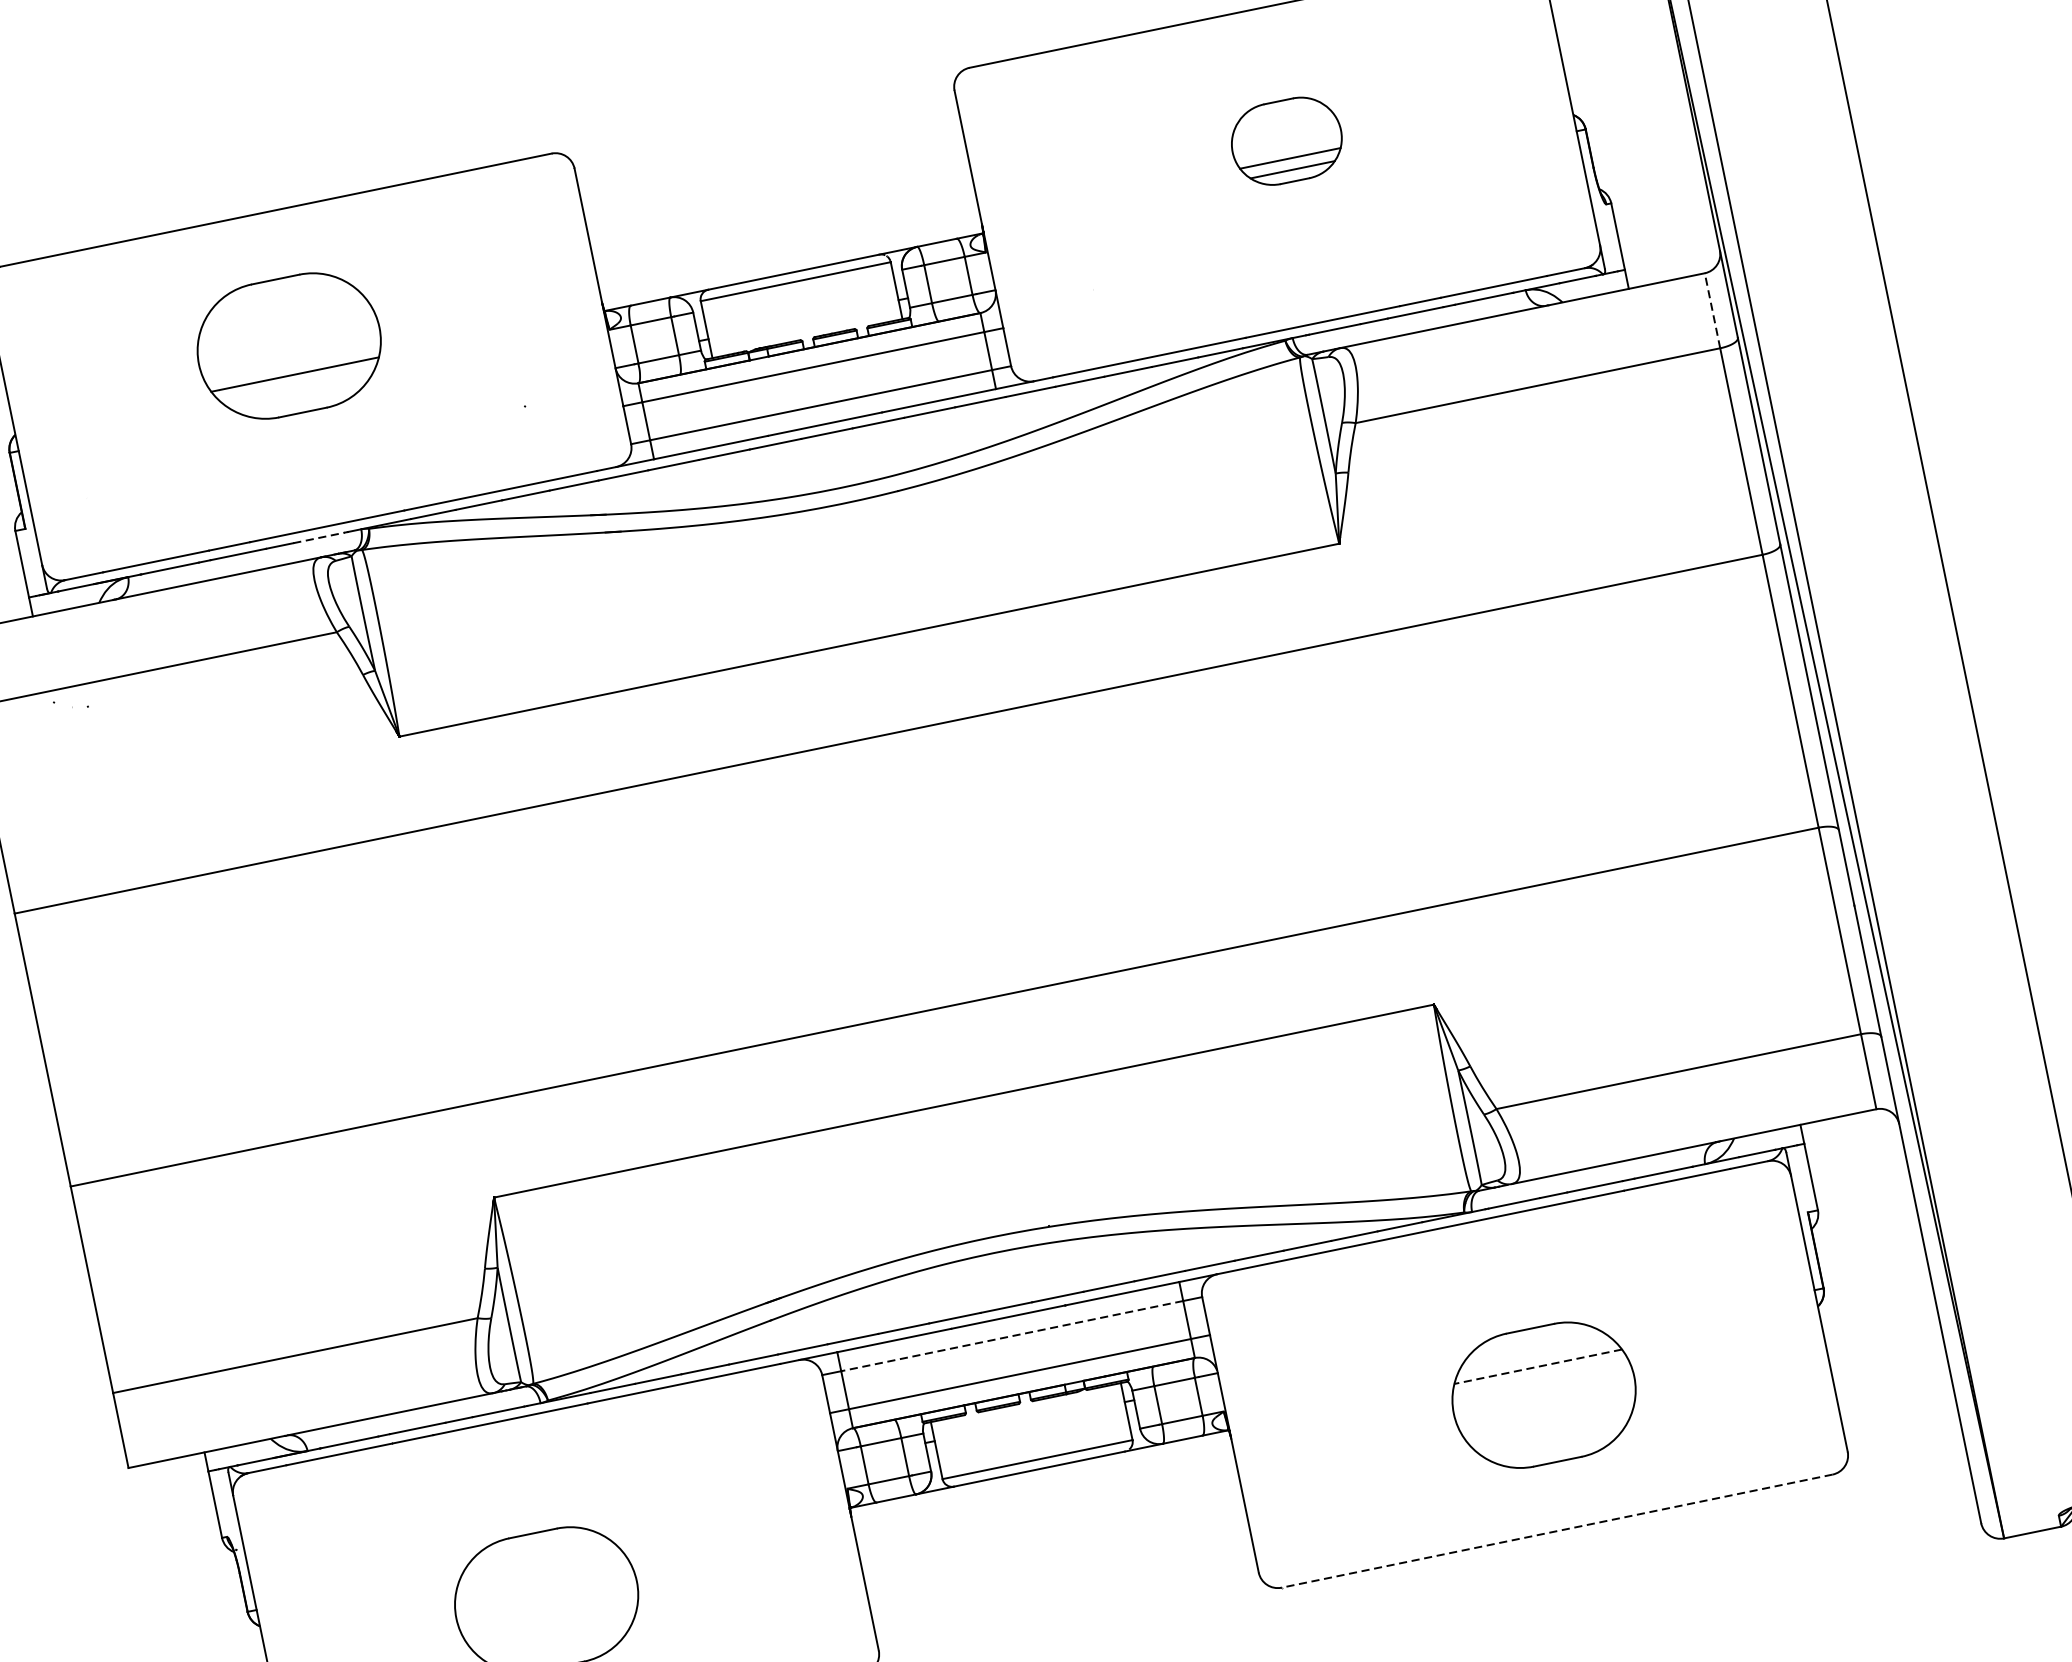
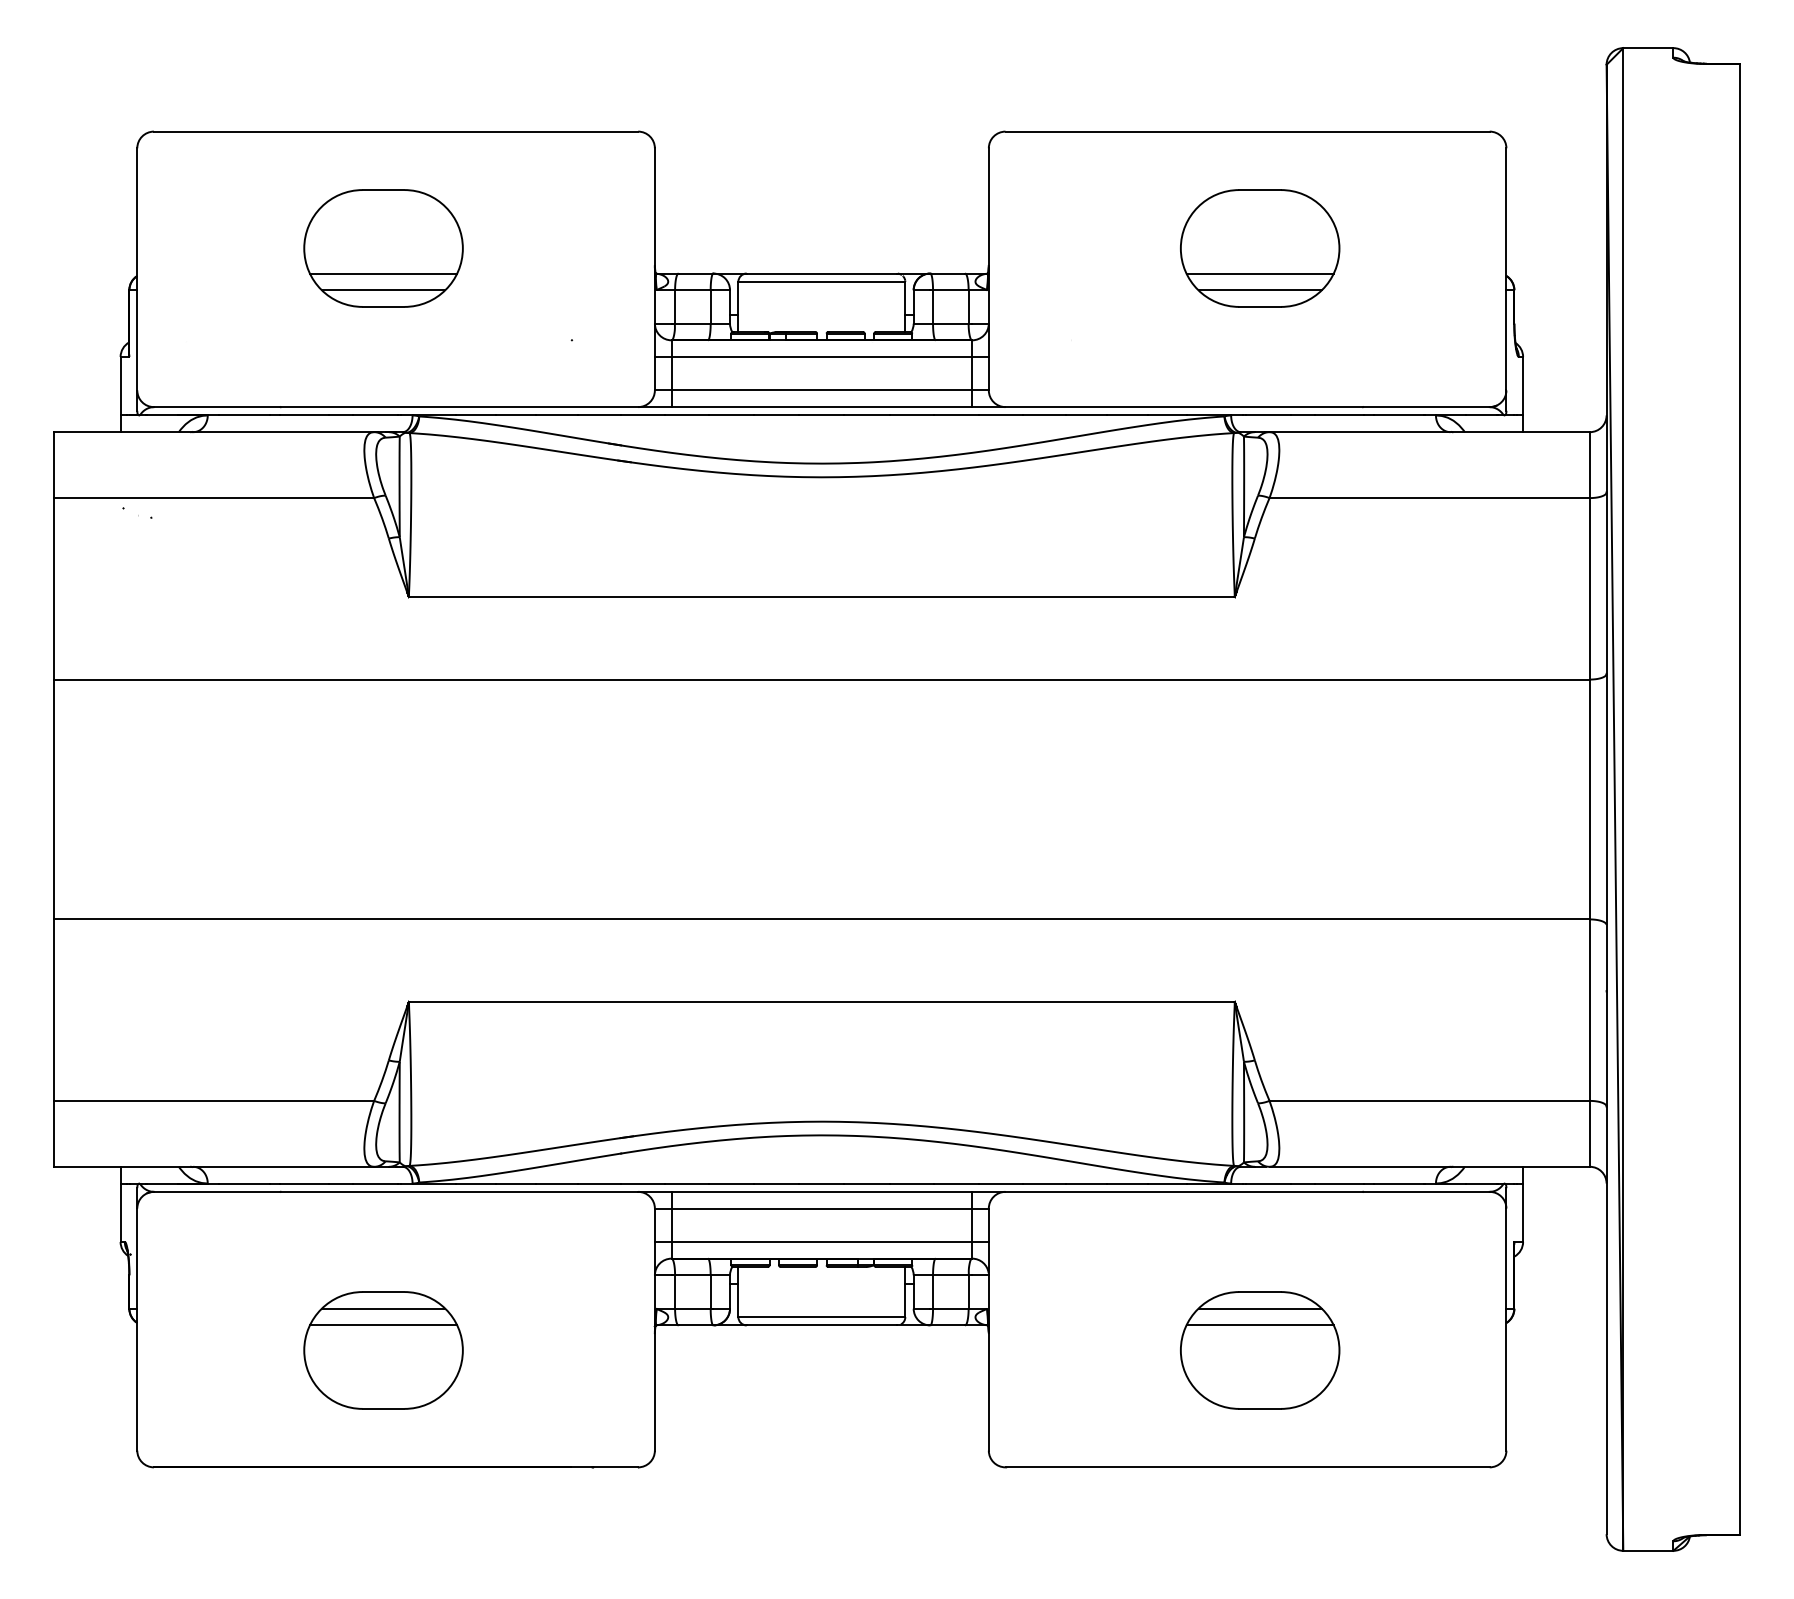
part: (1287, 141) -> (1260, 248), size x1.67
line: (1712, 311) -> (1589, 465), dashed -> solid
line: (298, 393) -> (383, 290), added
line: (319, 537) -> (375, 415), dashed -> solid
line: (1011, 1336) -> (821, 1208), dashed -> solid
line: (1533, 1347) -> (1259, 1308), added
line: (1538, 1366) -> (1260, 1325), dashed -> solid
line: (1557, 1531) -> (1247, 1467), dashed -> solid
line: (536, 1552) -> (383, 1308), added
line: (540, 1571) -> (383, 1325), added

